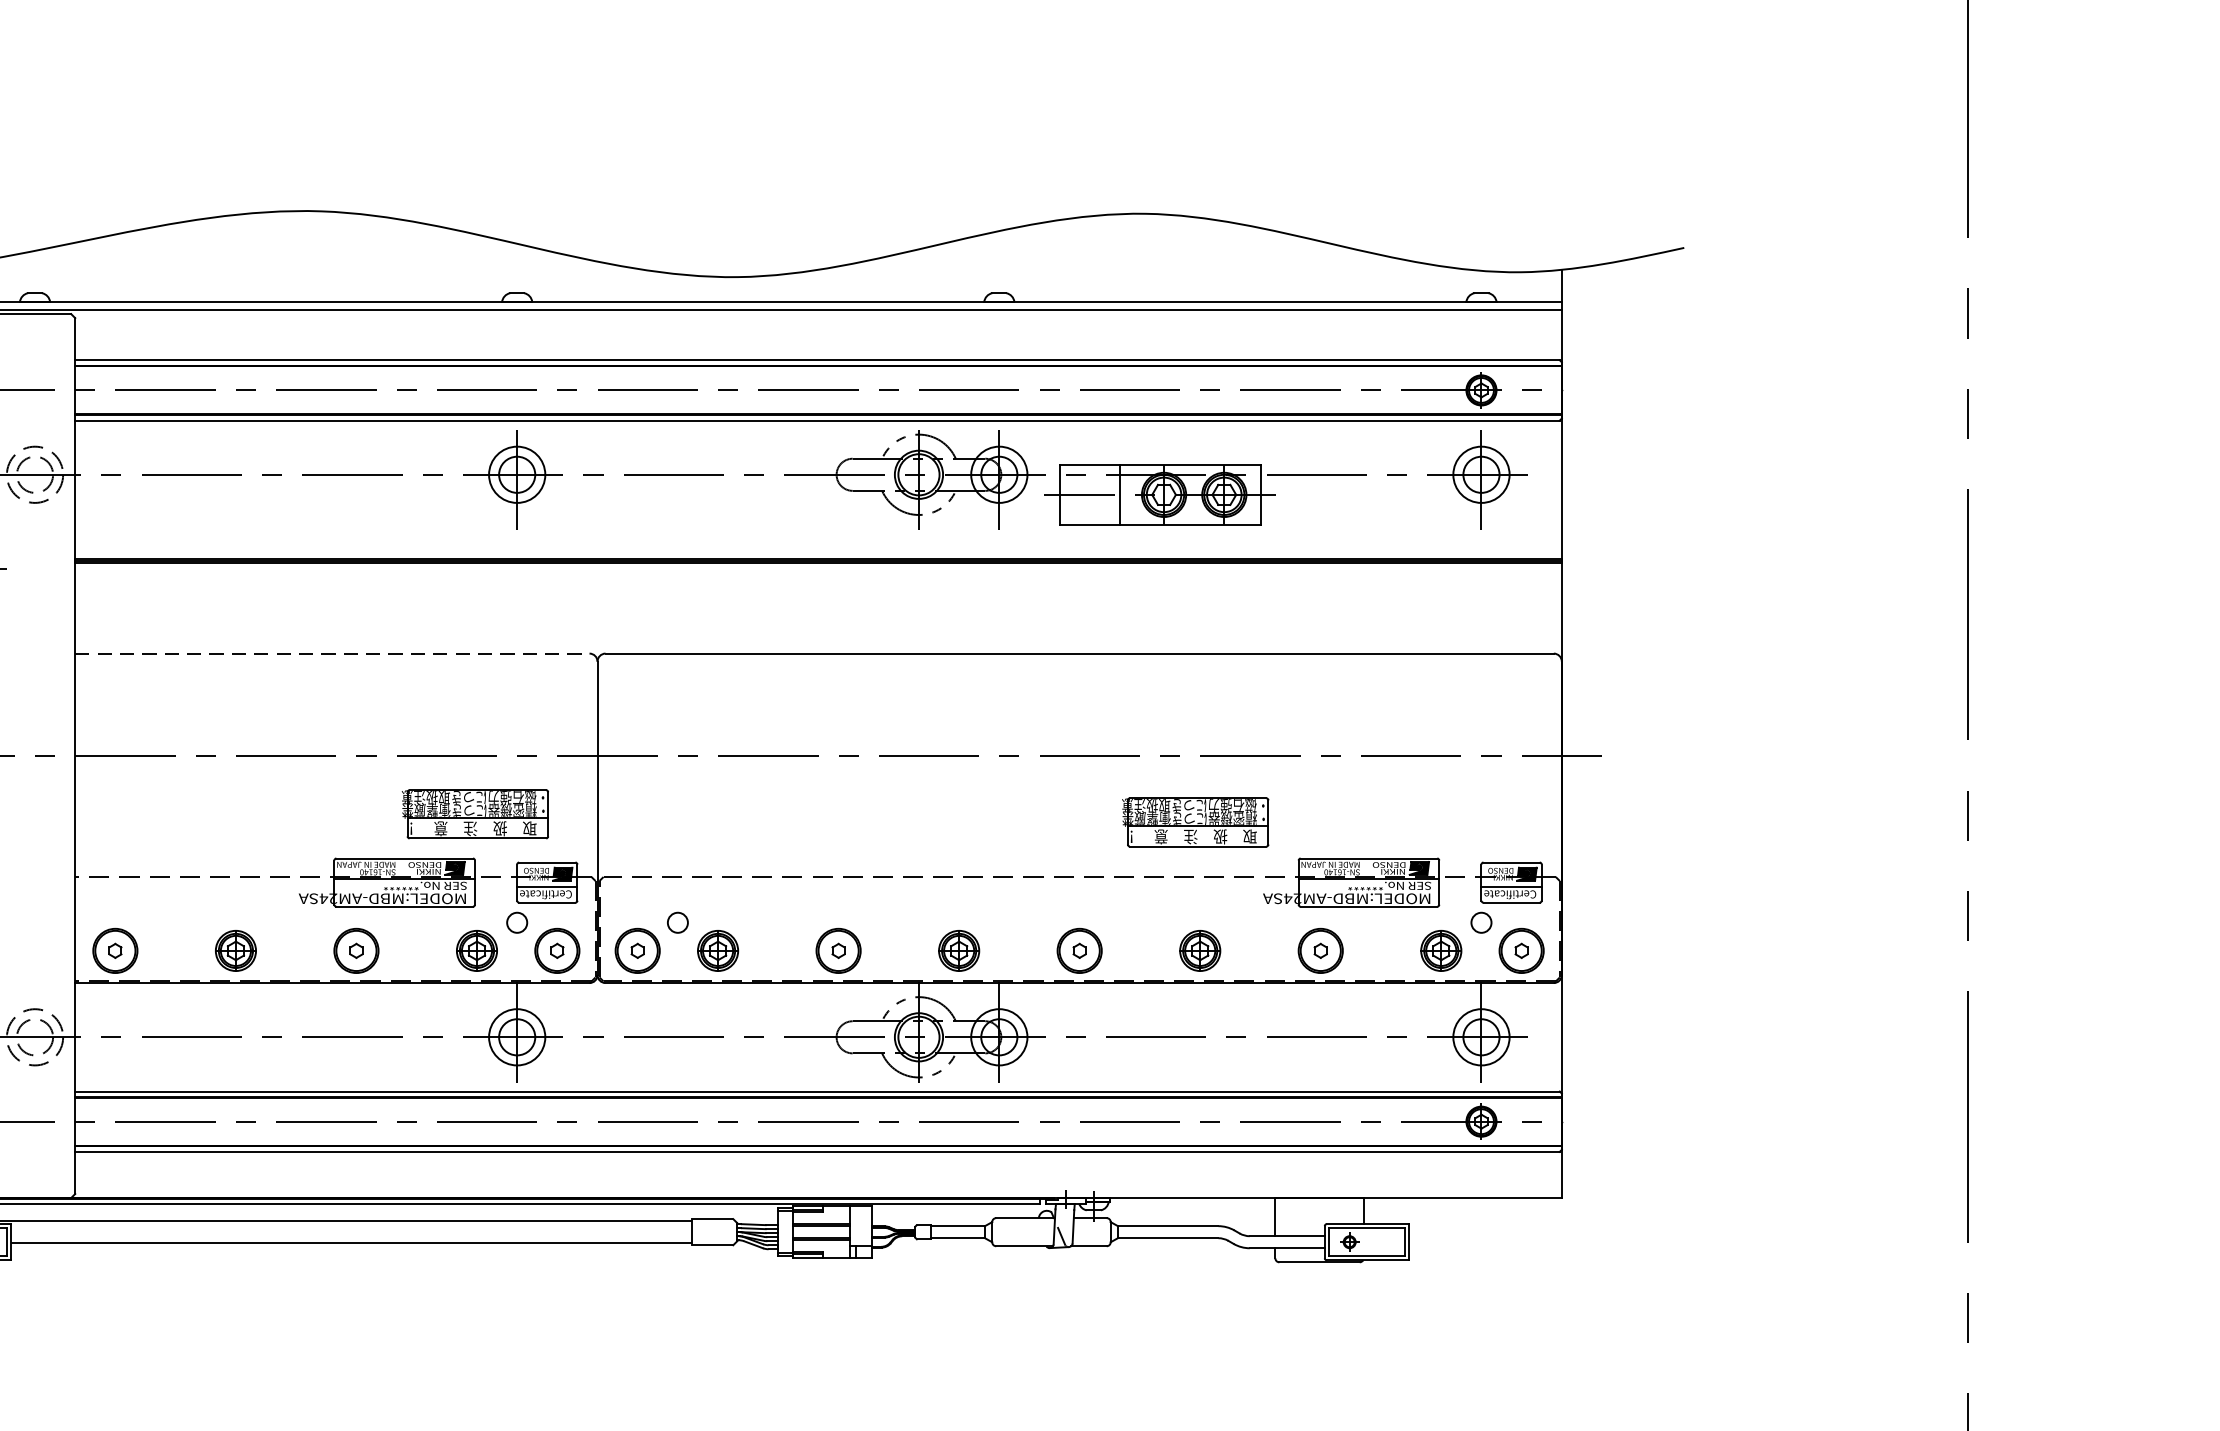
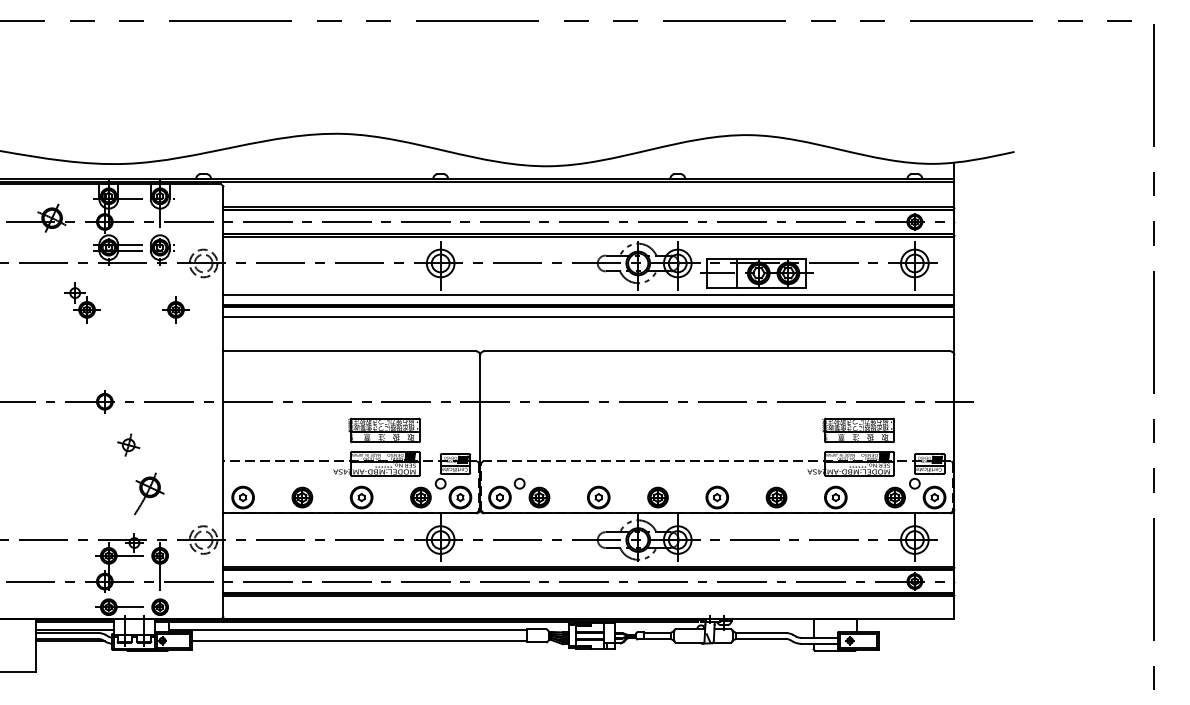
line: (817, 539) -> (588, 295), added
line: (817, 582) -> (588, 316), added
line: (333, 653) -> (350, 351), dashed -> solid
part: (476, 814) -> (384, 430), moved
part: (1196, 822) -> (858, 430), moved

